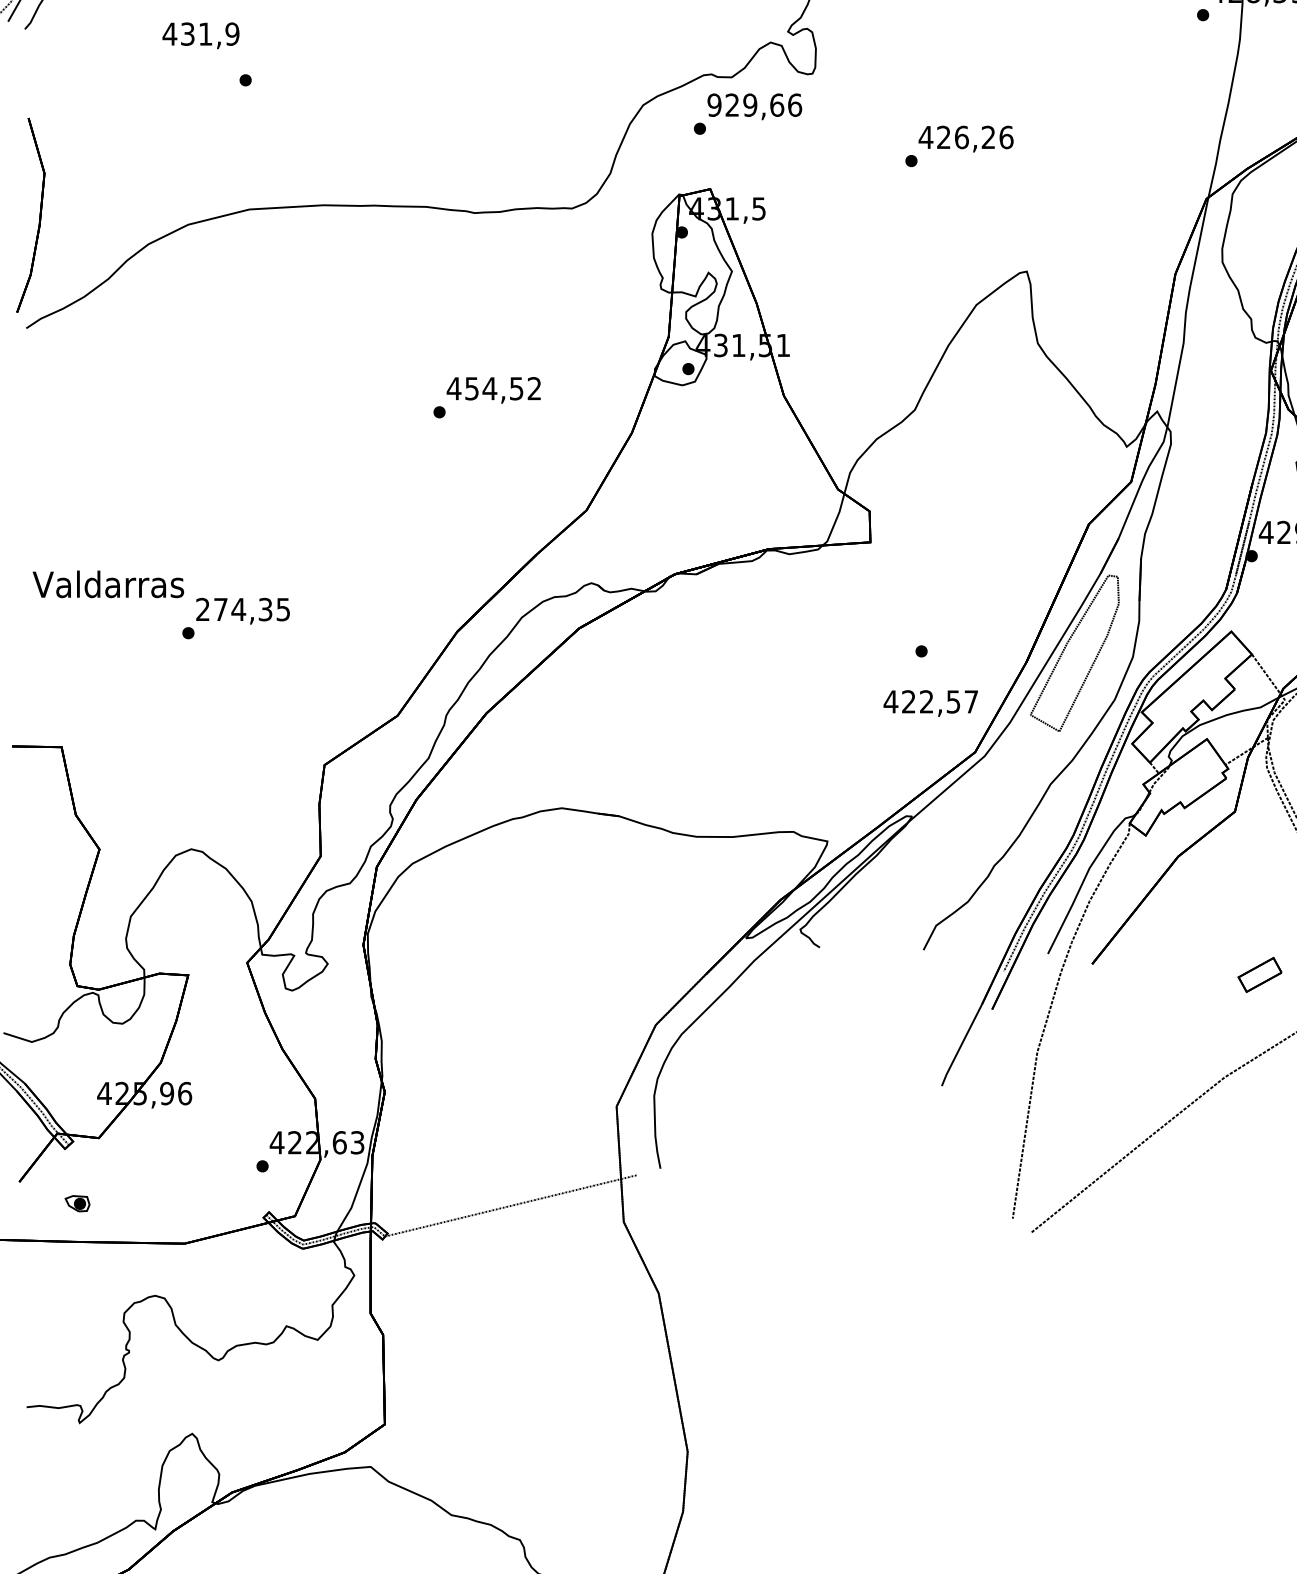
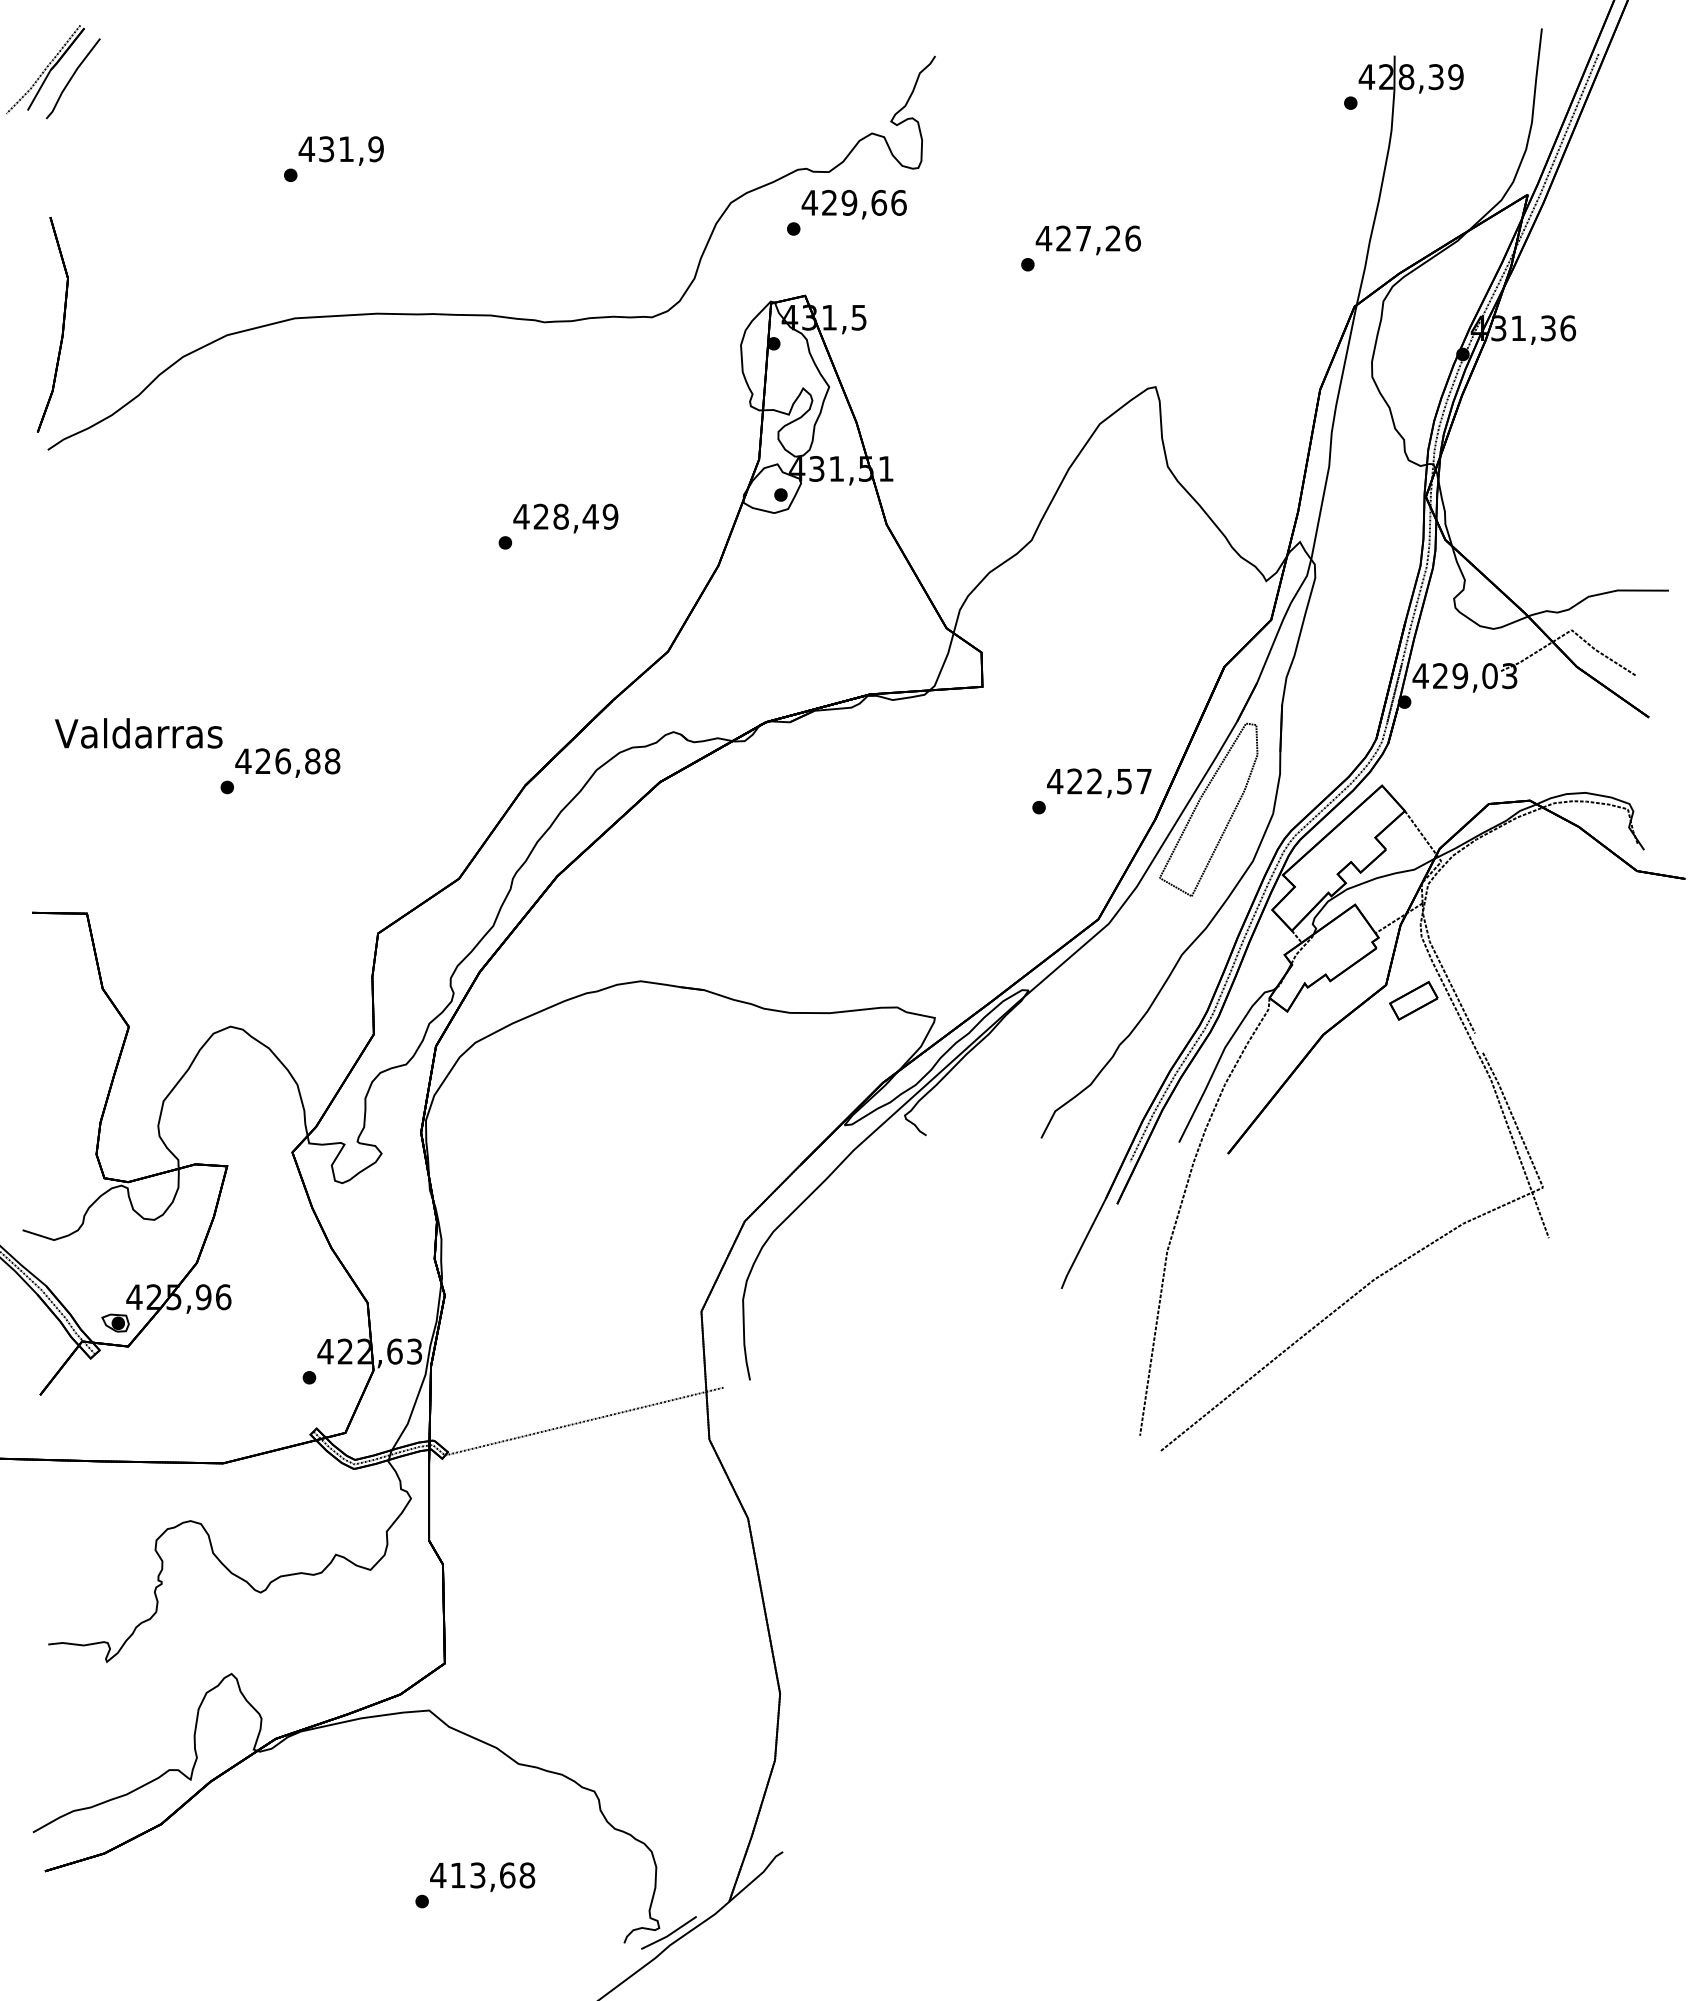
text: (200, 35) -> (340, 150), moved
text: (714, 104) -> (809, 202), 929,66 -> 429,66
text: (961, 137) -> (1083, 238), 426,26 -> 427,26
text: (502, 388) -> (575, 516), 454,52 -> 428,49
text: (242, 609) -> (287, 761), 274,35 -> 426,88
text: (930, 703) -> (1099, 783), moved
part: (1259, 974) -> (1413, 1000), moved
part: (77, 1203) -> (115, 1322), moved

